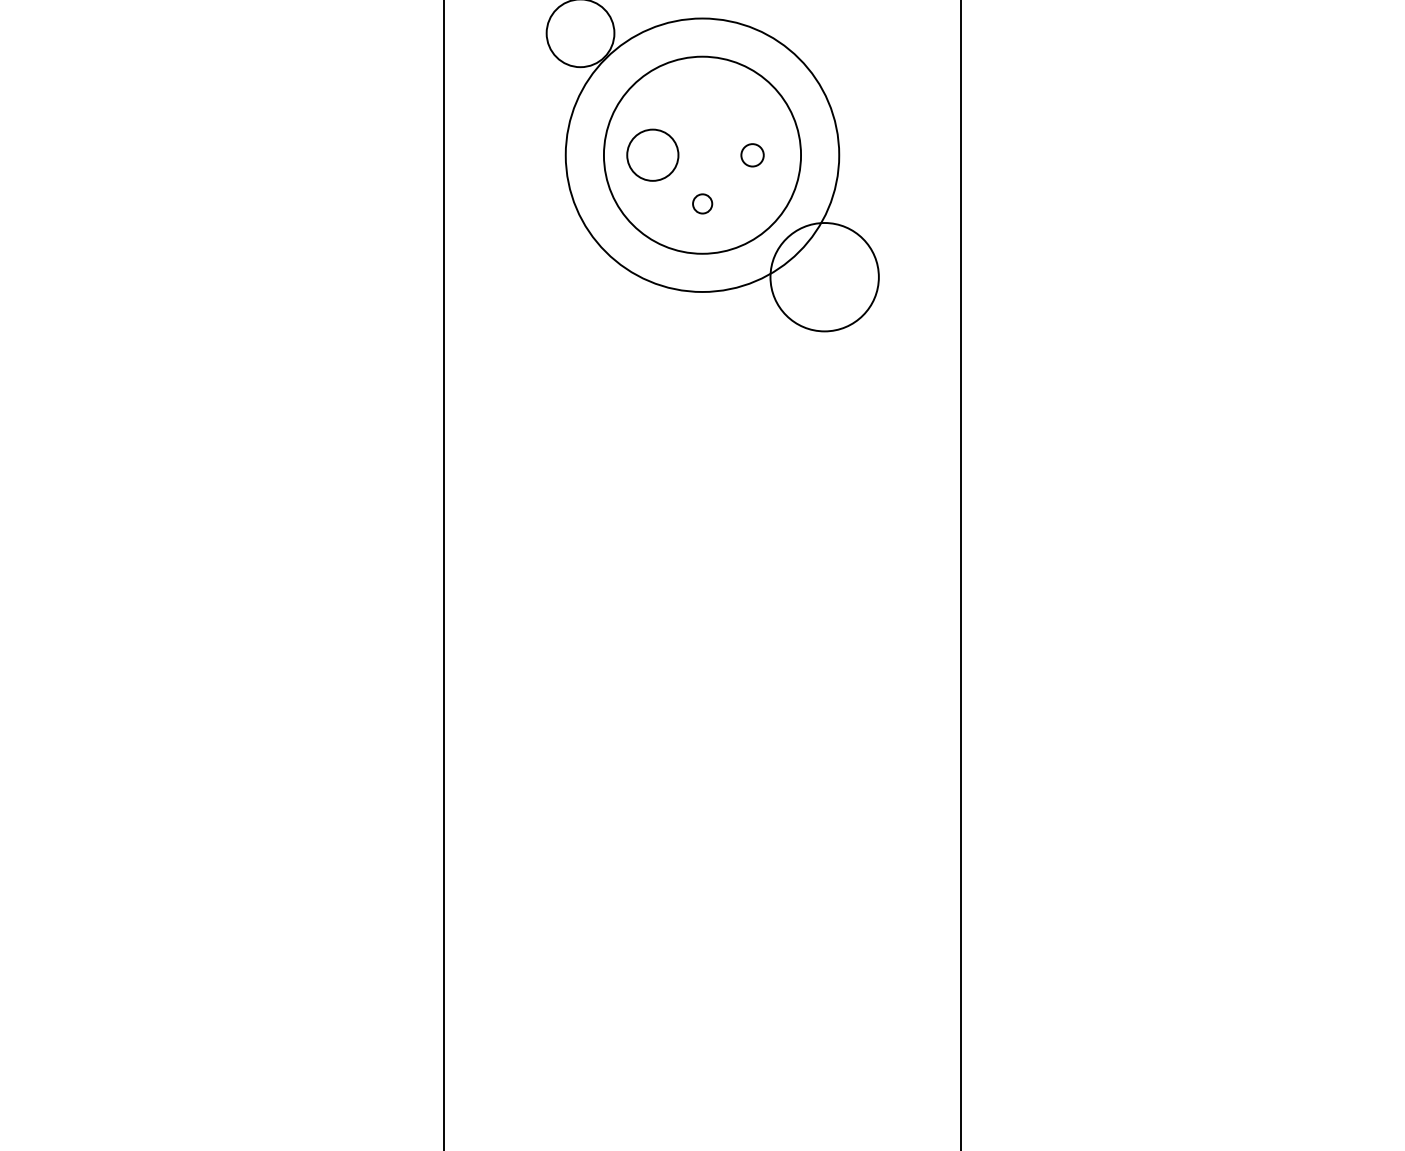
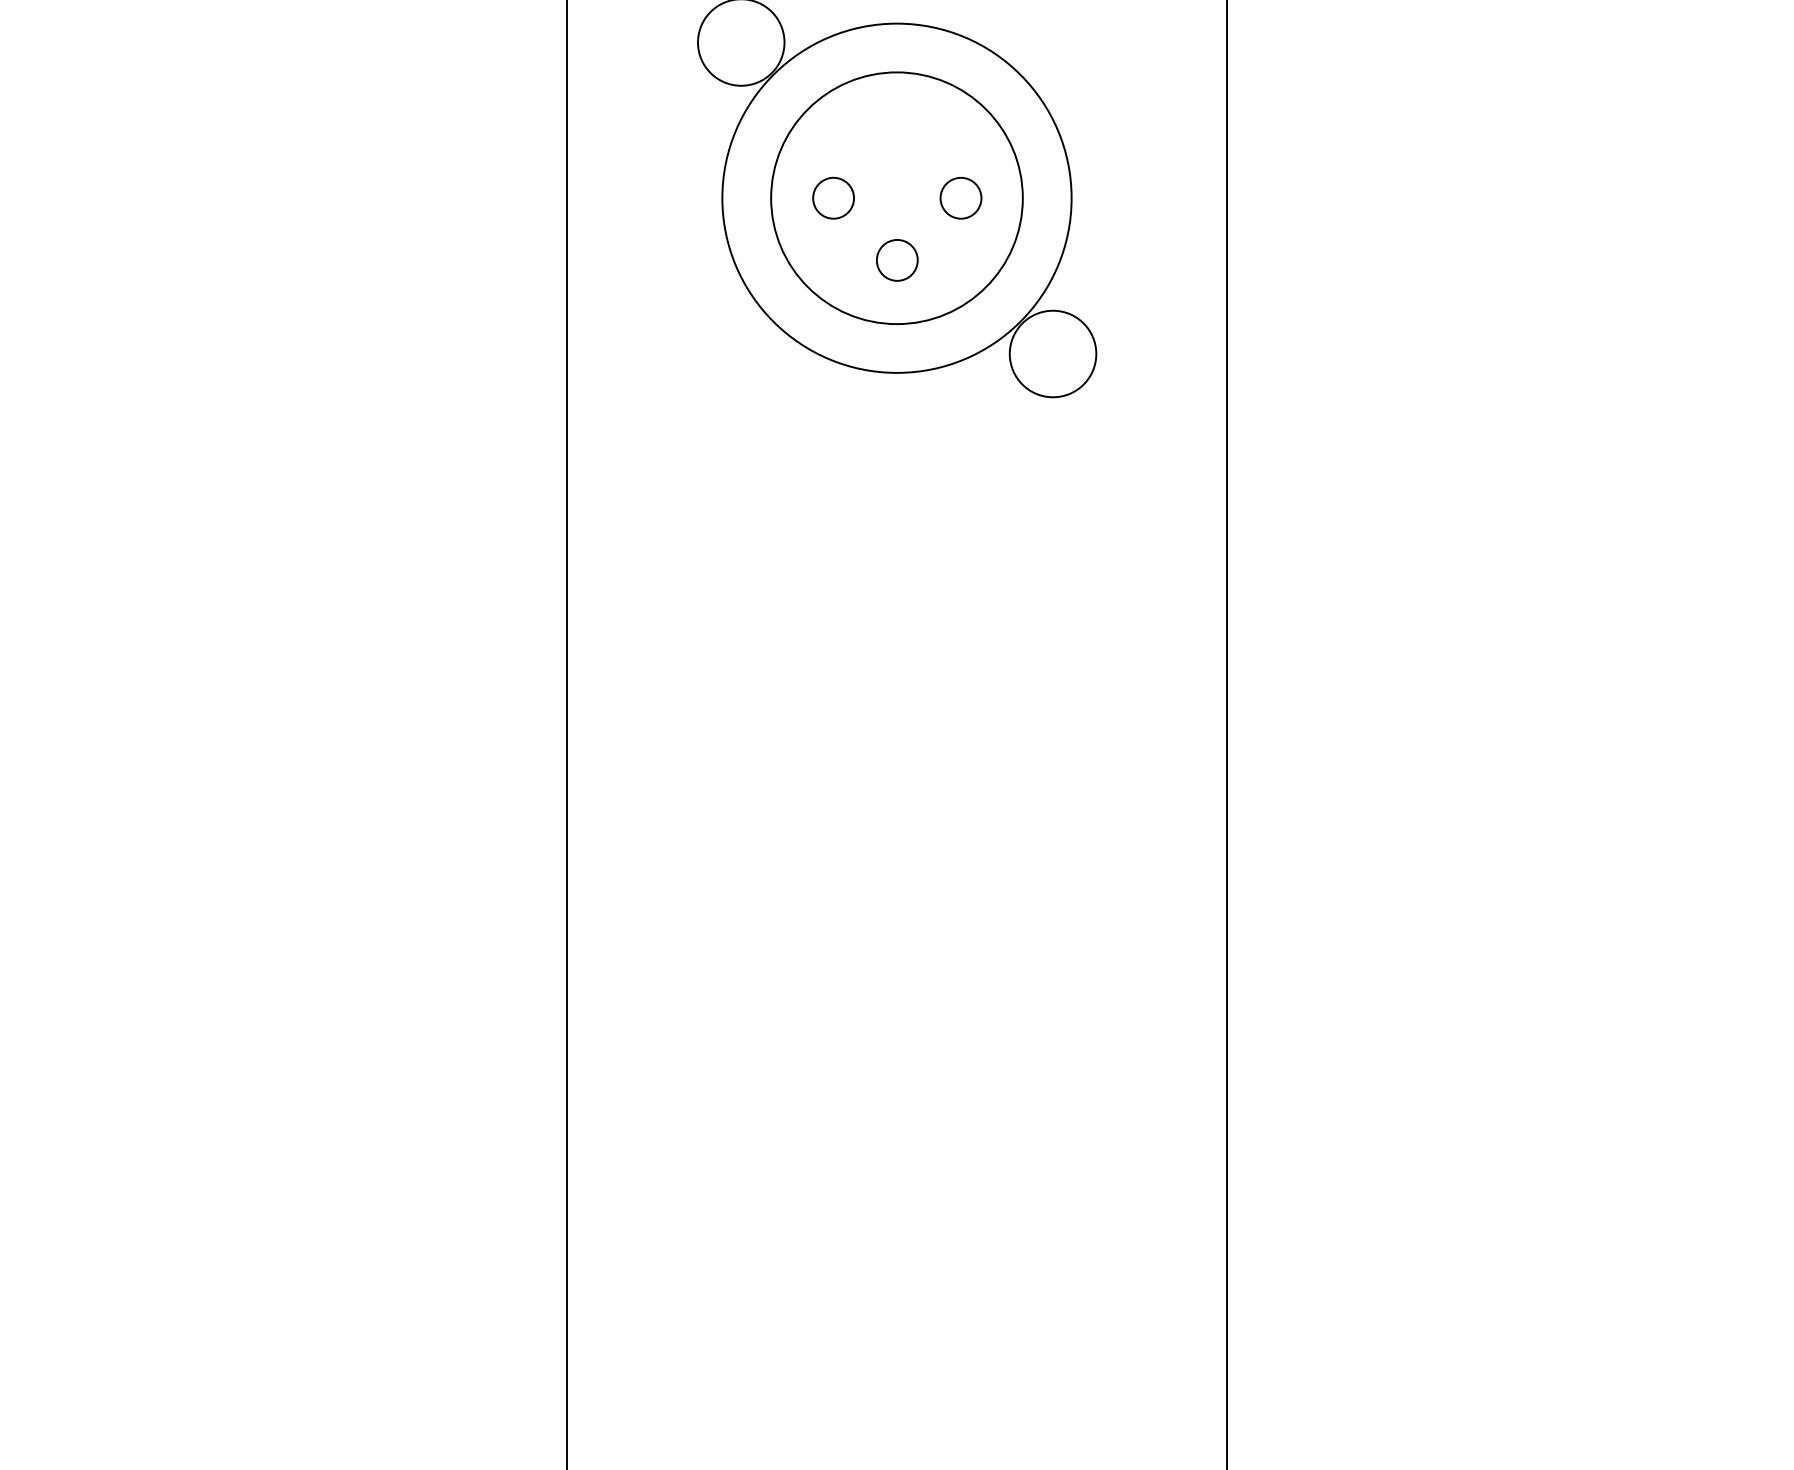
circle: (652, 155) -> (833, 198), size x0.62
circle: (752, 155) -> (960, 198), size x1.43
circle: (702, 203) -> (897, 259), size x1.67
circle: (824, 277) -> (1052, 354), size x0.62

